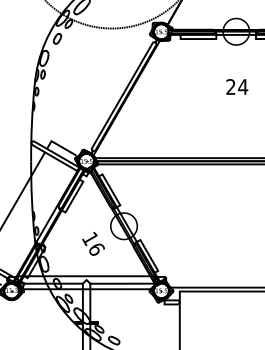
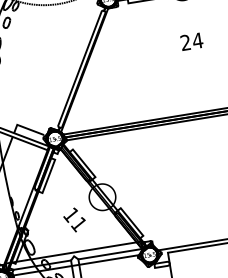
text: (96, 249) -> (79, 224), 16 -> 11

